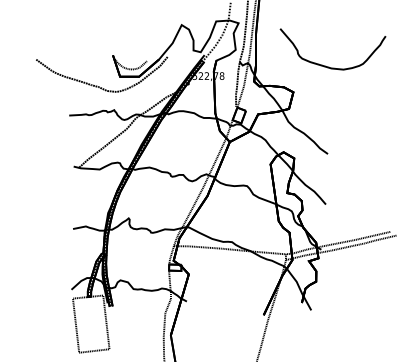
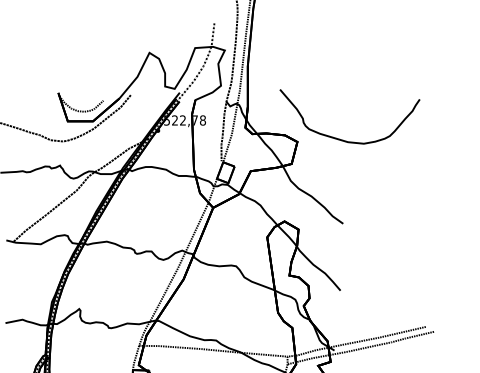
curve: (329, 66) -> (345, 139), moved

